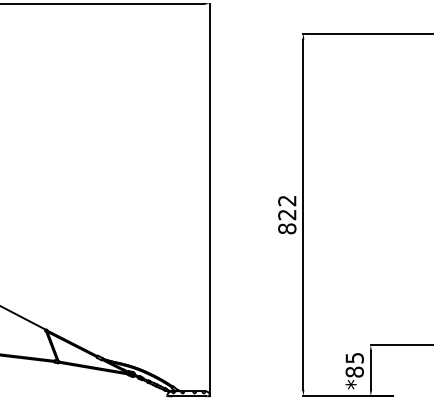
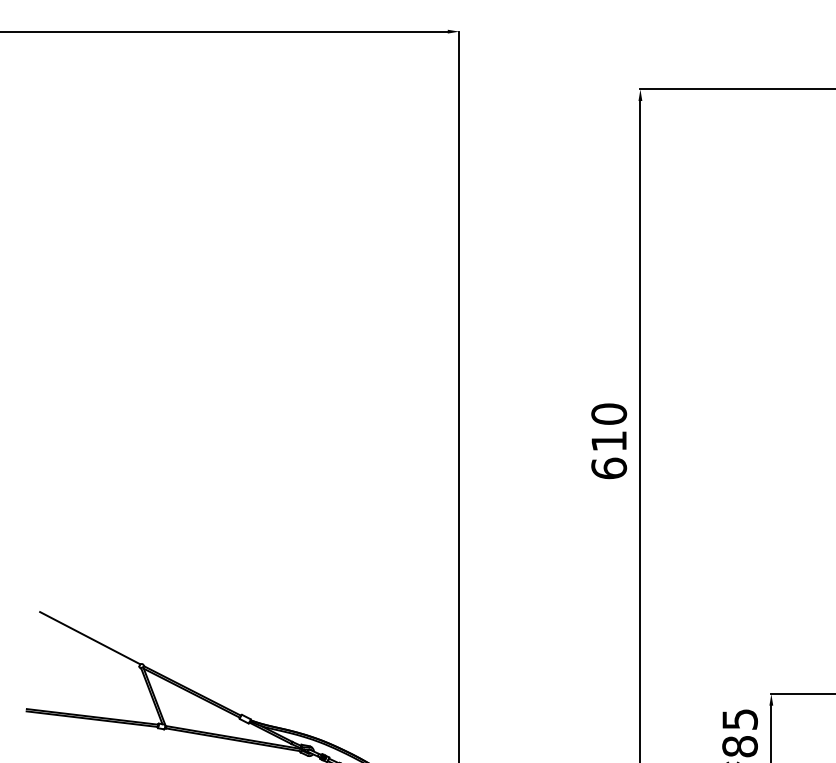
text: (287, 214) -> (609, 440), 822 -> 610

